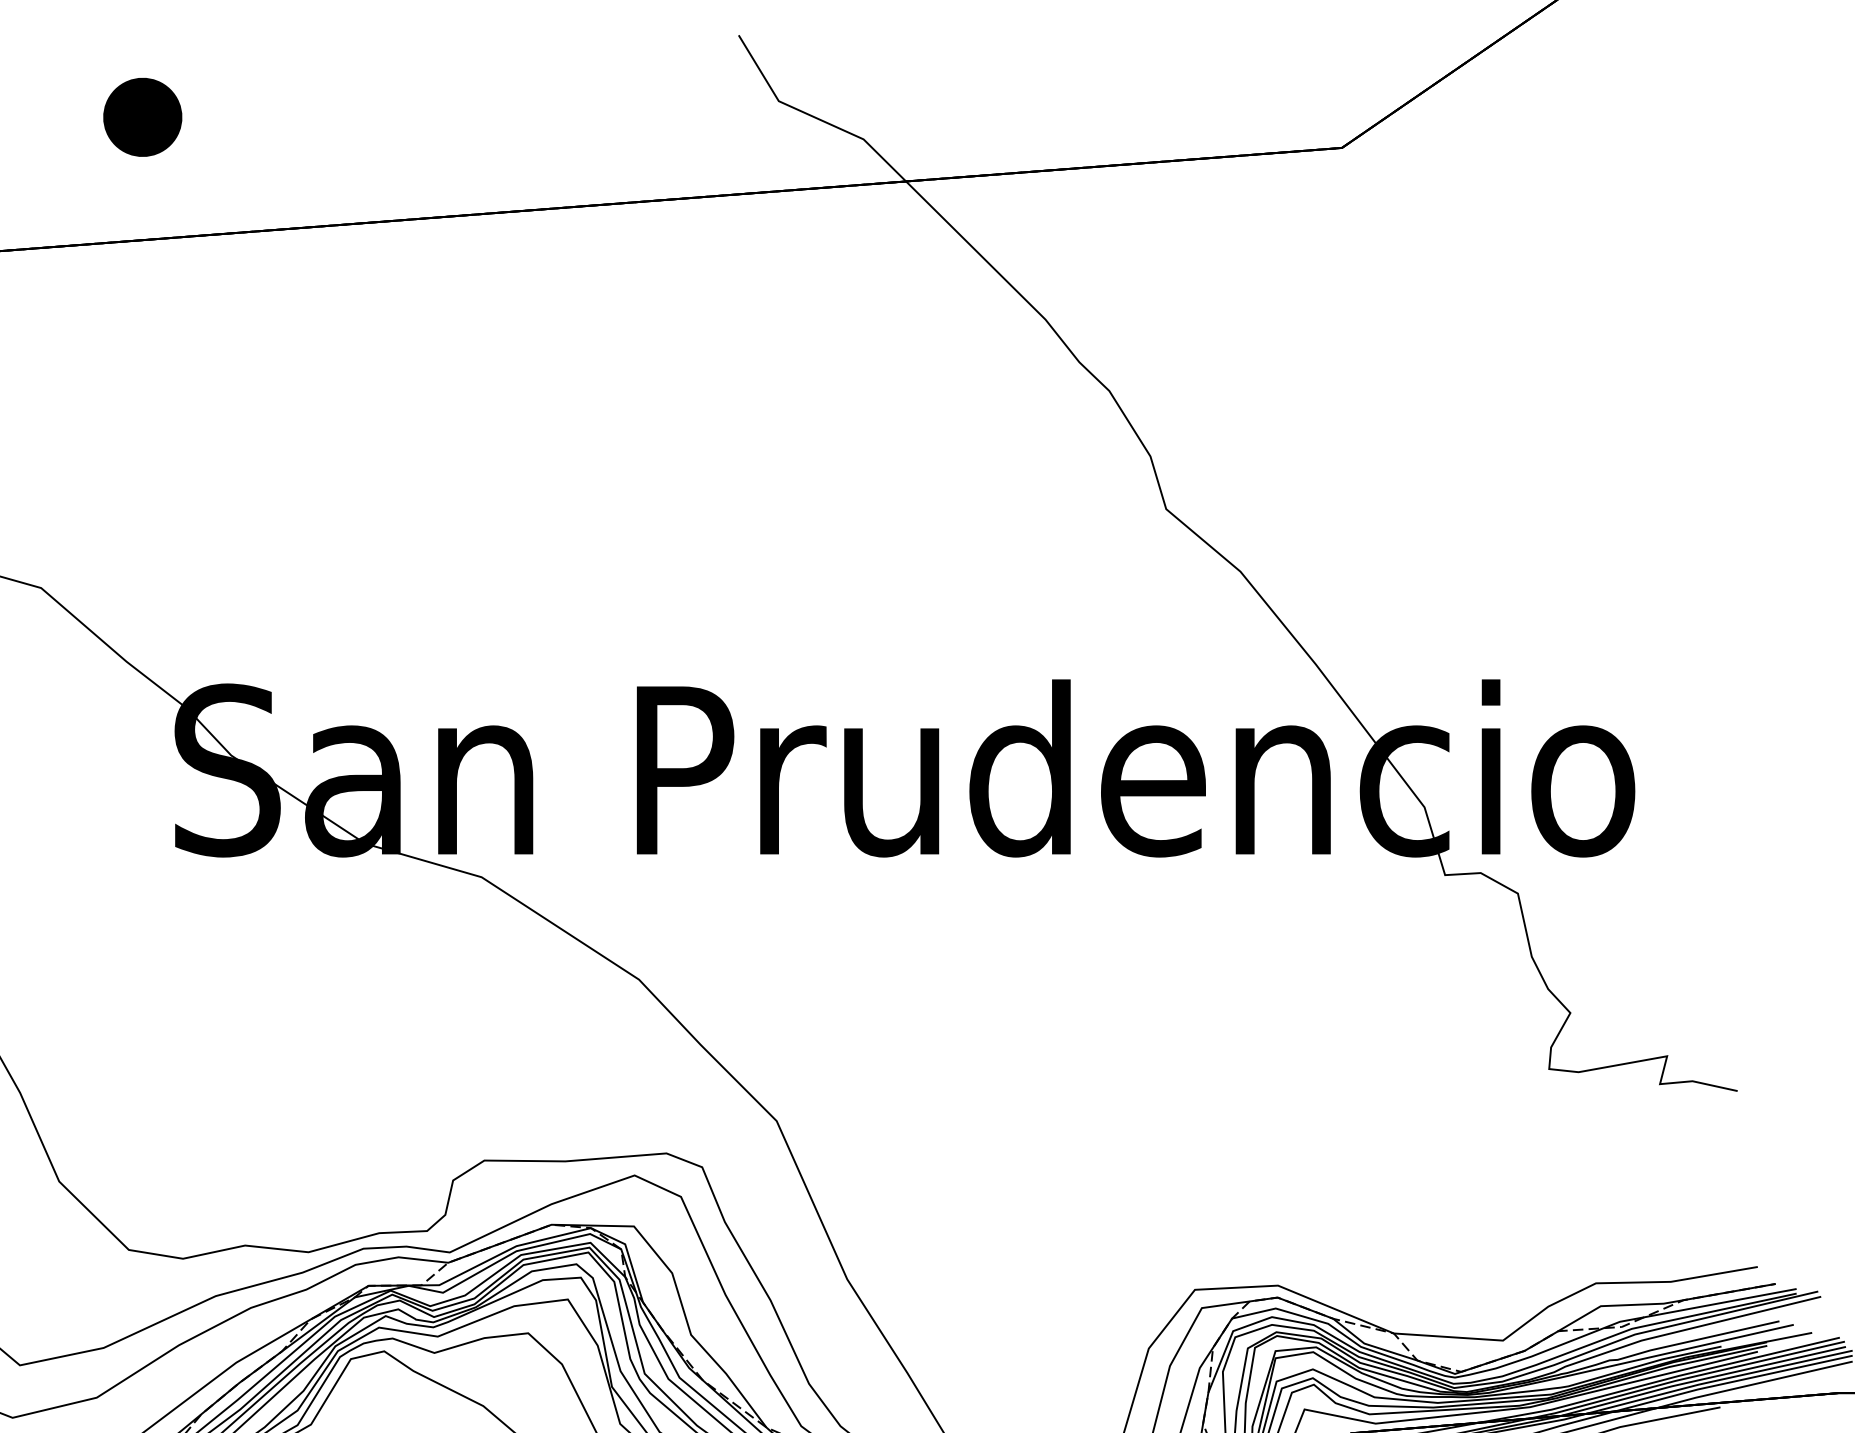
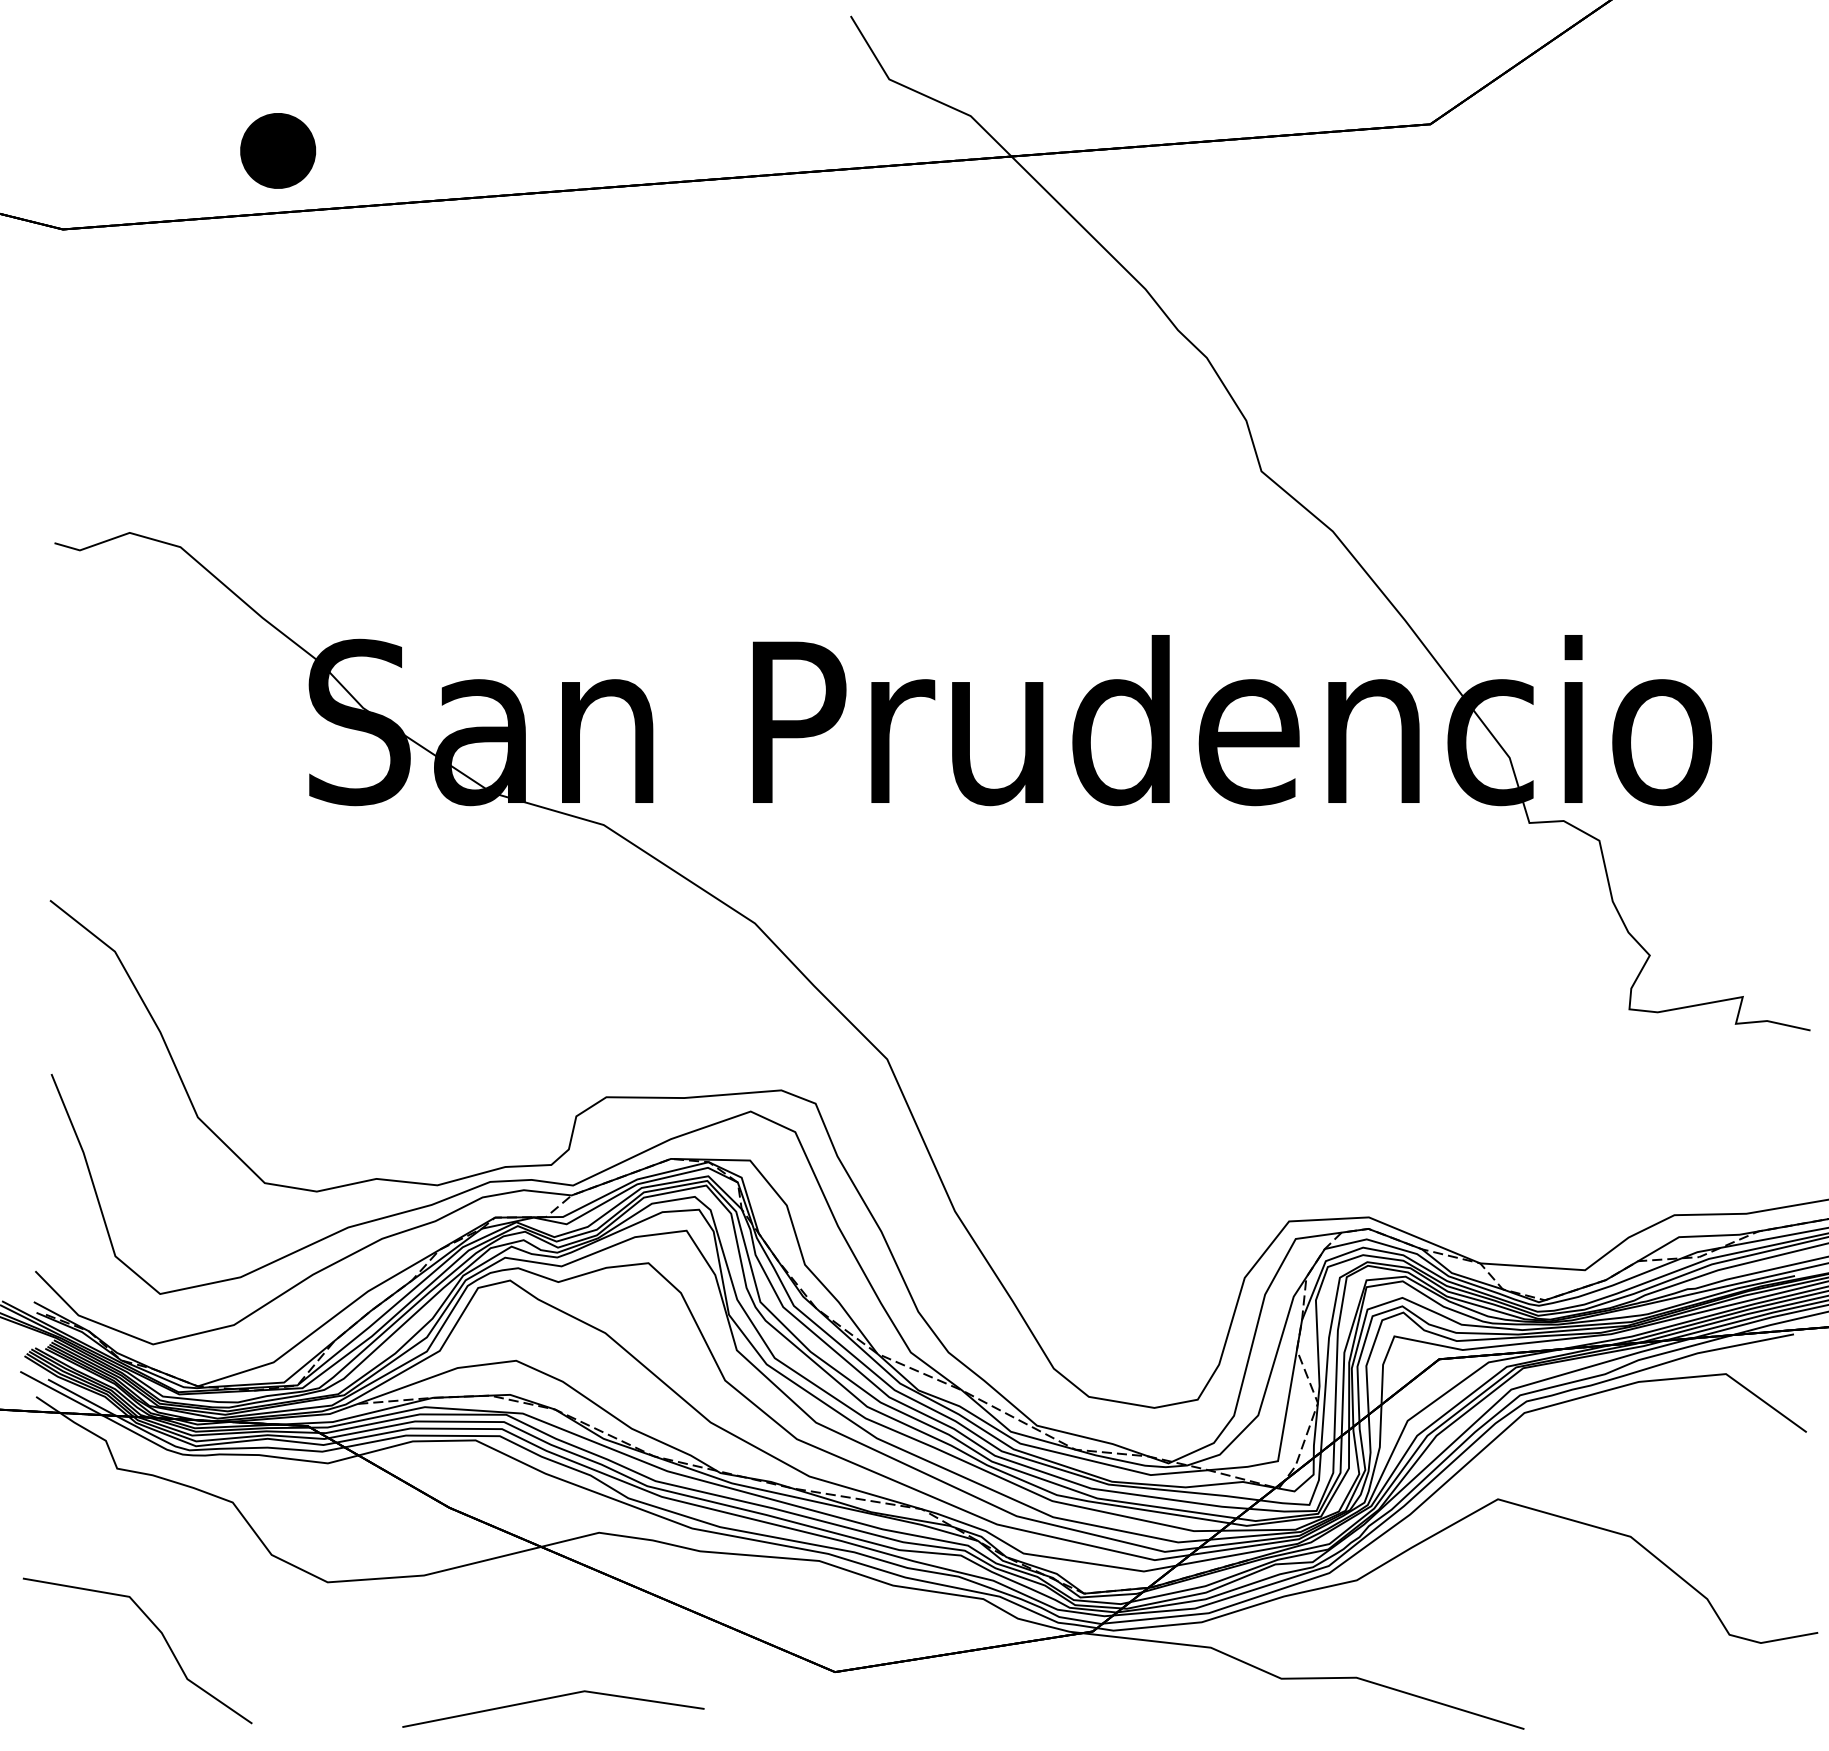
part: (143, 116) -> (278, 150), moved

